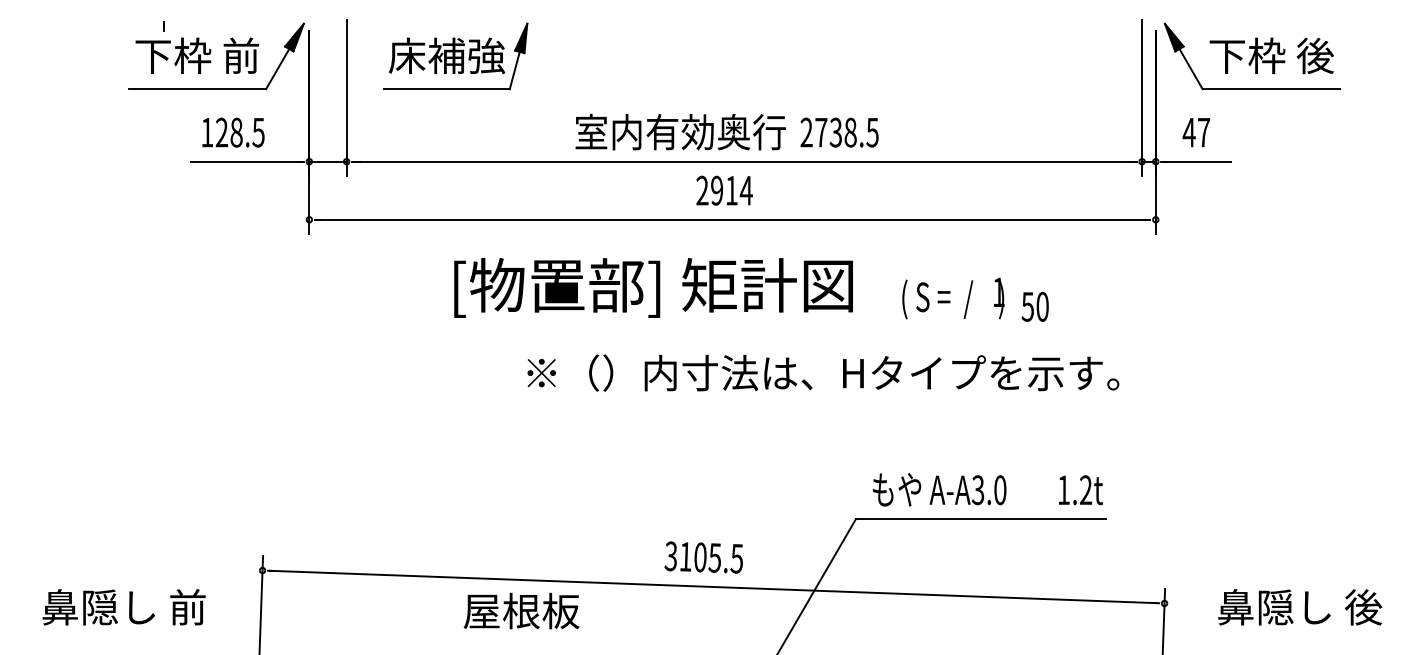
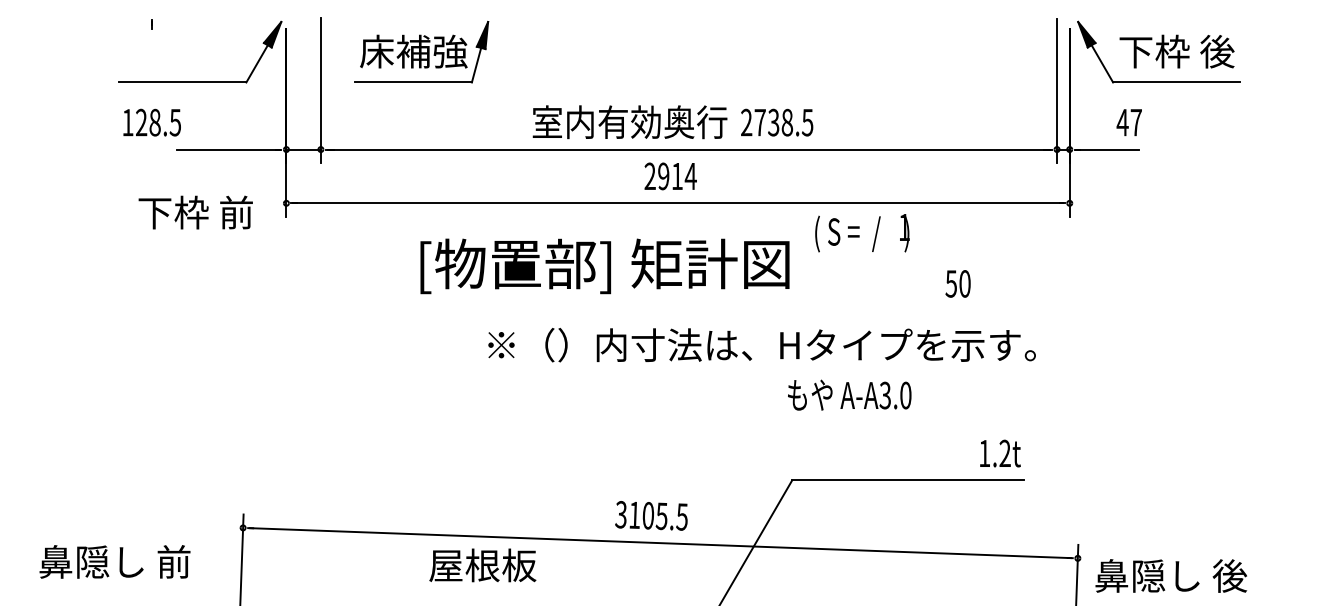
text: (197, 55) -> (195, 212), moved
text: (232, 132) -> (151, 122), moved
text: (1195, 132) -> (1128, 122), moved
text: (953, 298) -> (862, 233), moved
text: (939, 489) -> (849, 394), moved
text: (1300, 606) -> (1171, 575), moved

